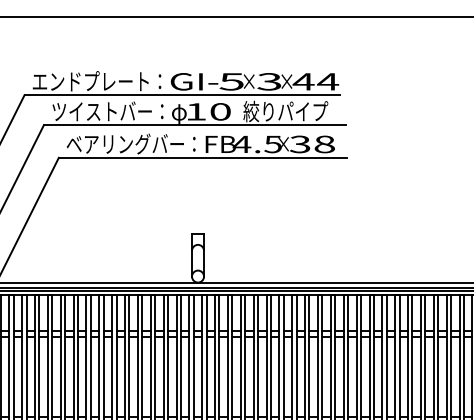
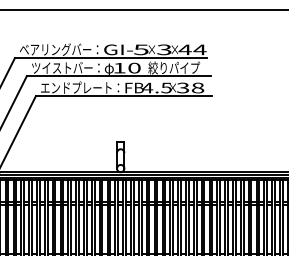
text: (91, 81) -> (55, 49), エンドプレート： -> ベアリングバー：
text: (125, 143) -> (76, 87), ベアリングバー： -> エンドプレート：

